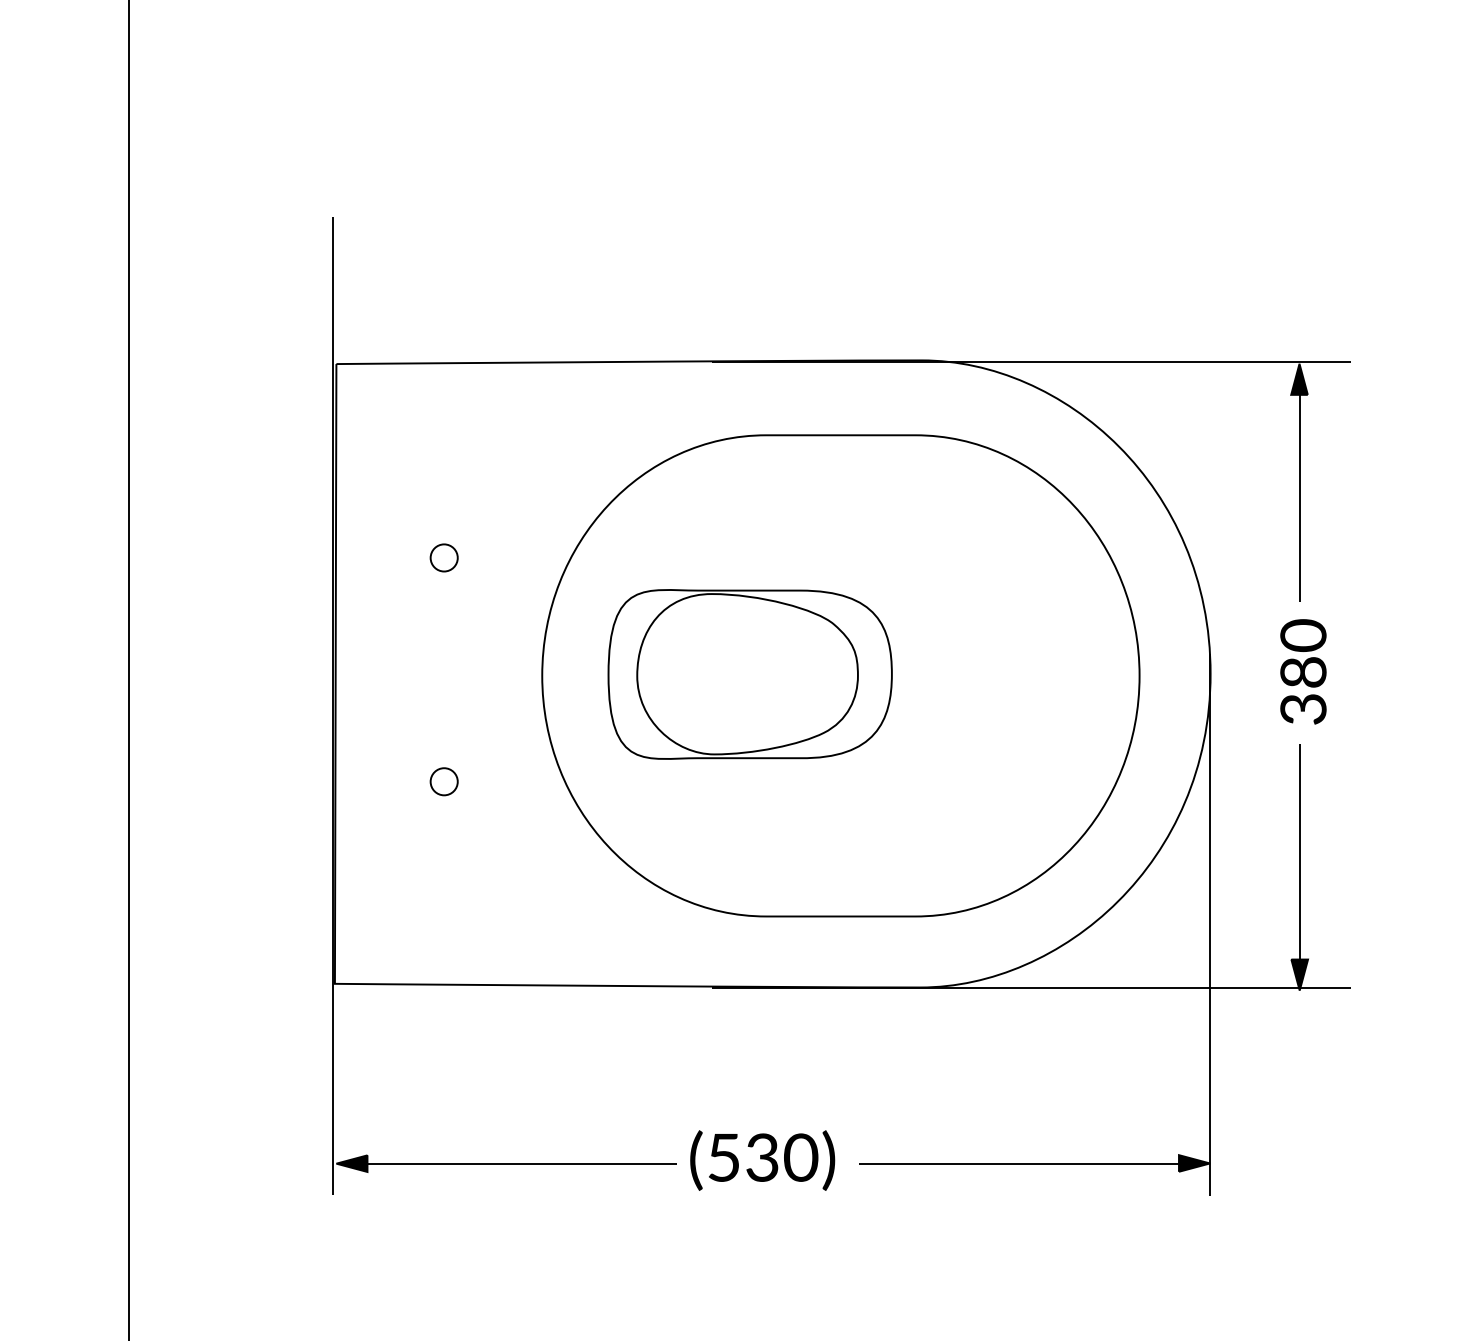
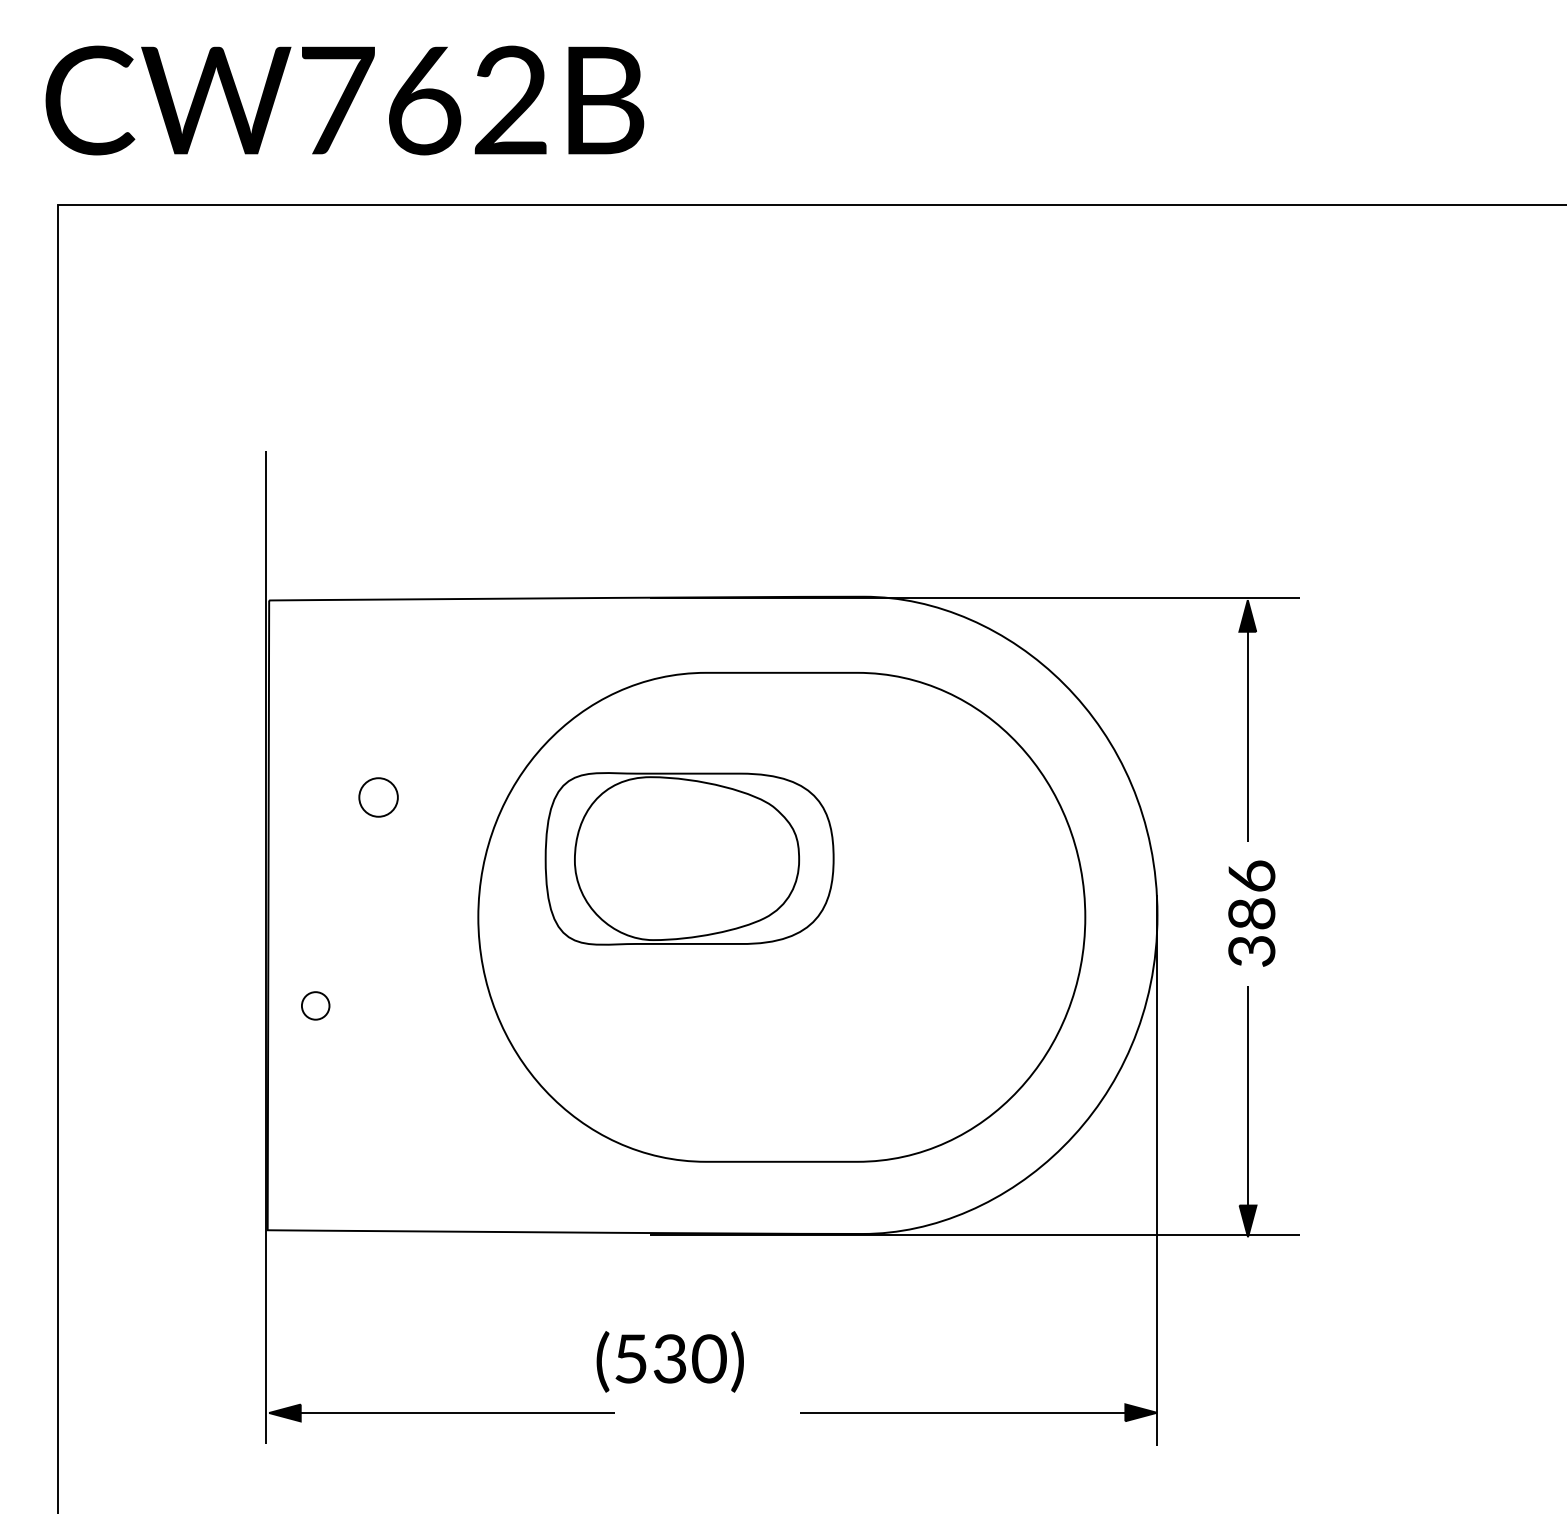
part: (443, 557) -> (378, 797), size x1.4
text: (1303, 635) -> (1251, 876), 380 -> 386
part: (750, 674) -> (689, 858), moved
part: (443, 781) -> (315, 1005), moved
text: (761, 1160) -> (669, 1361), moved

